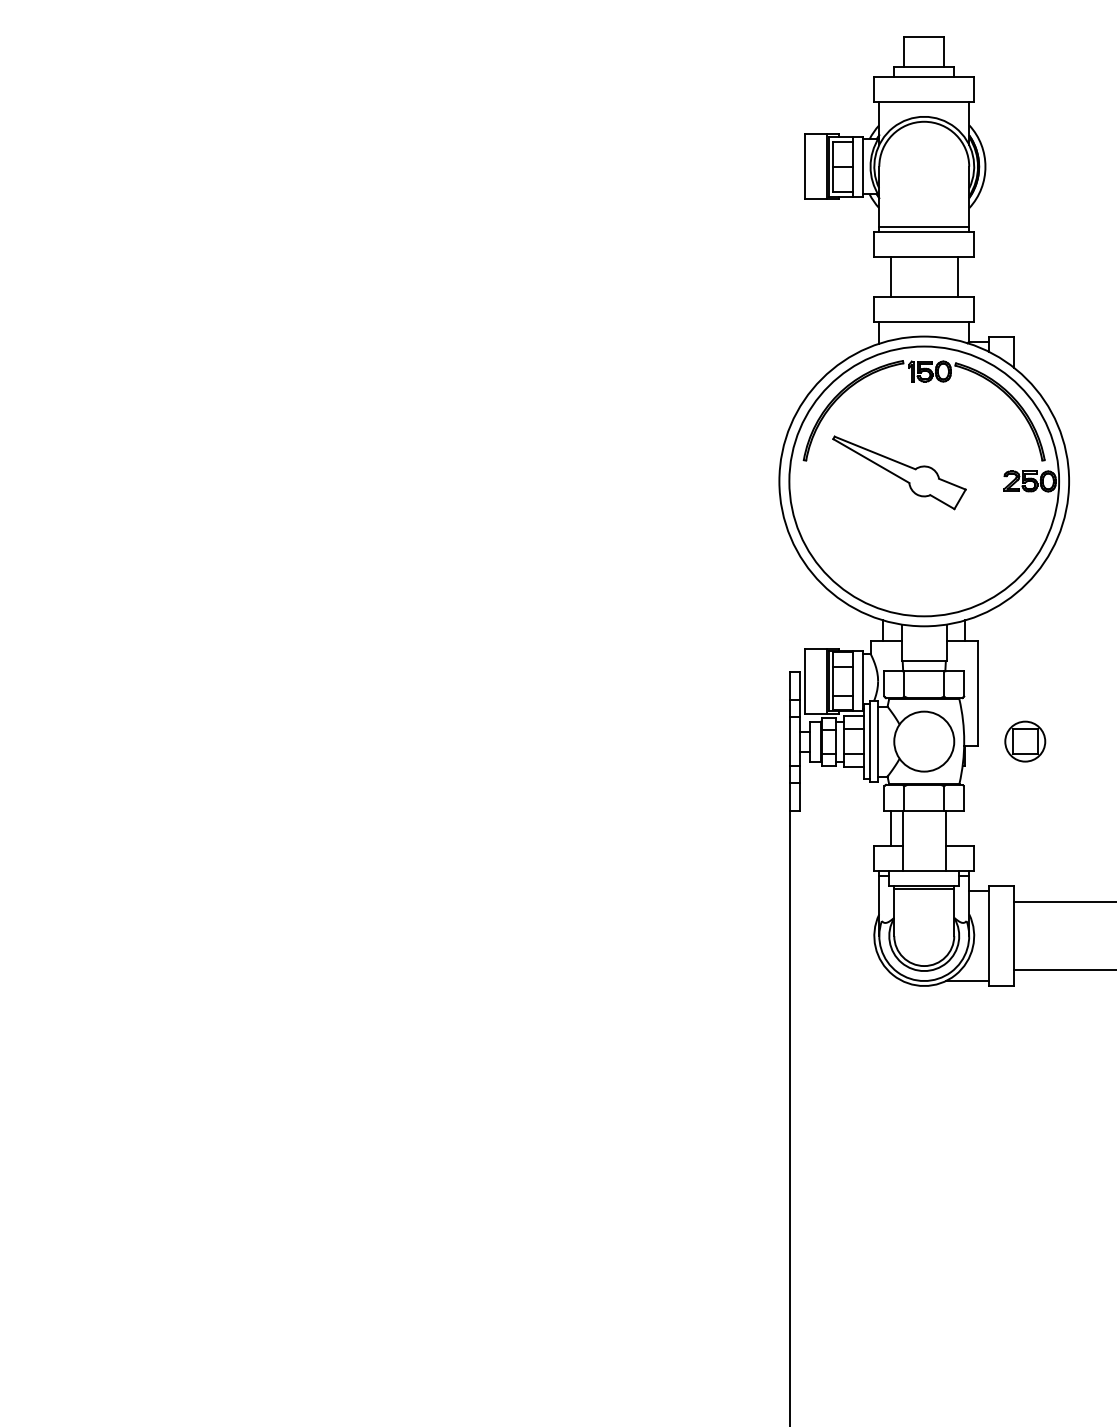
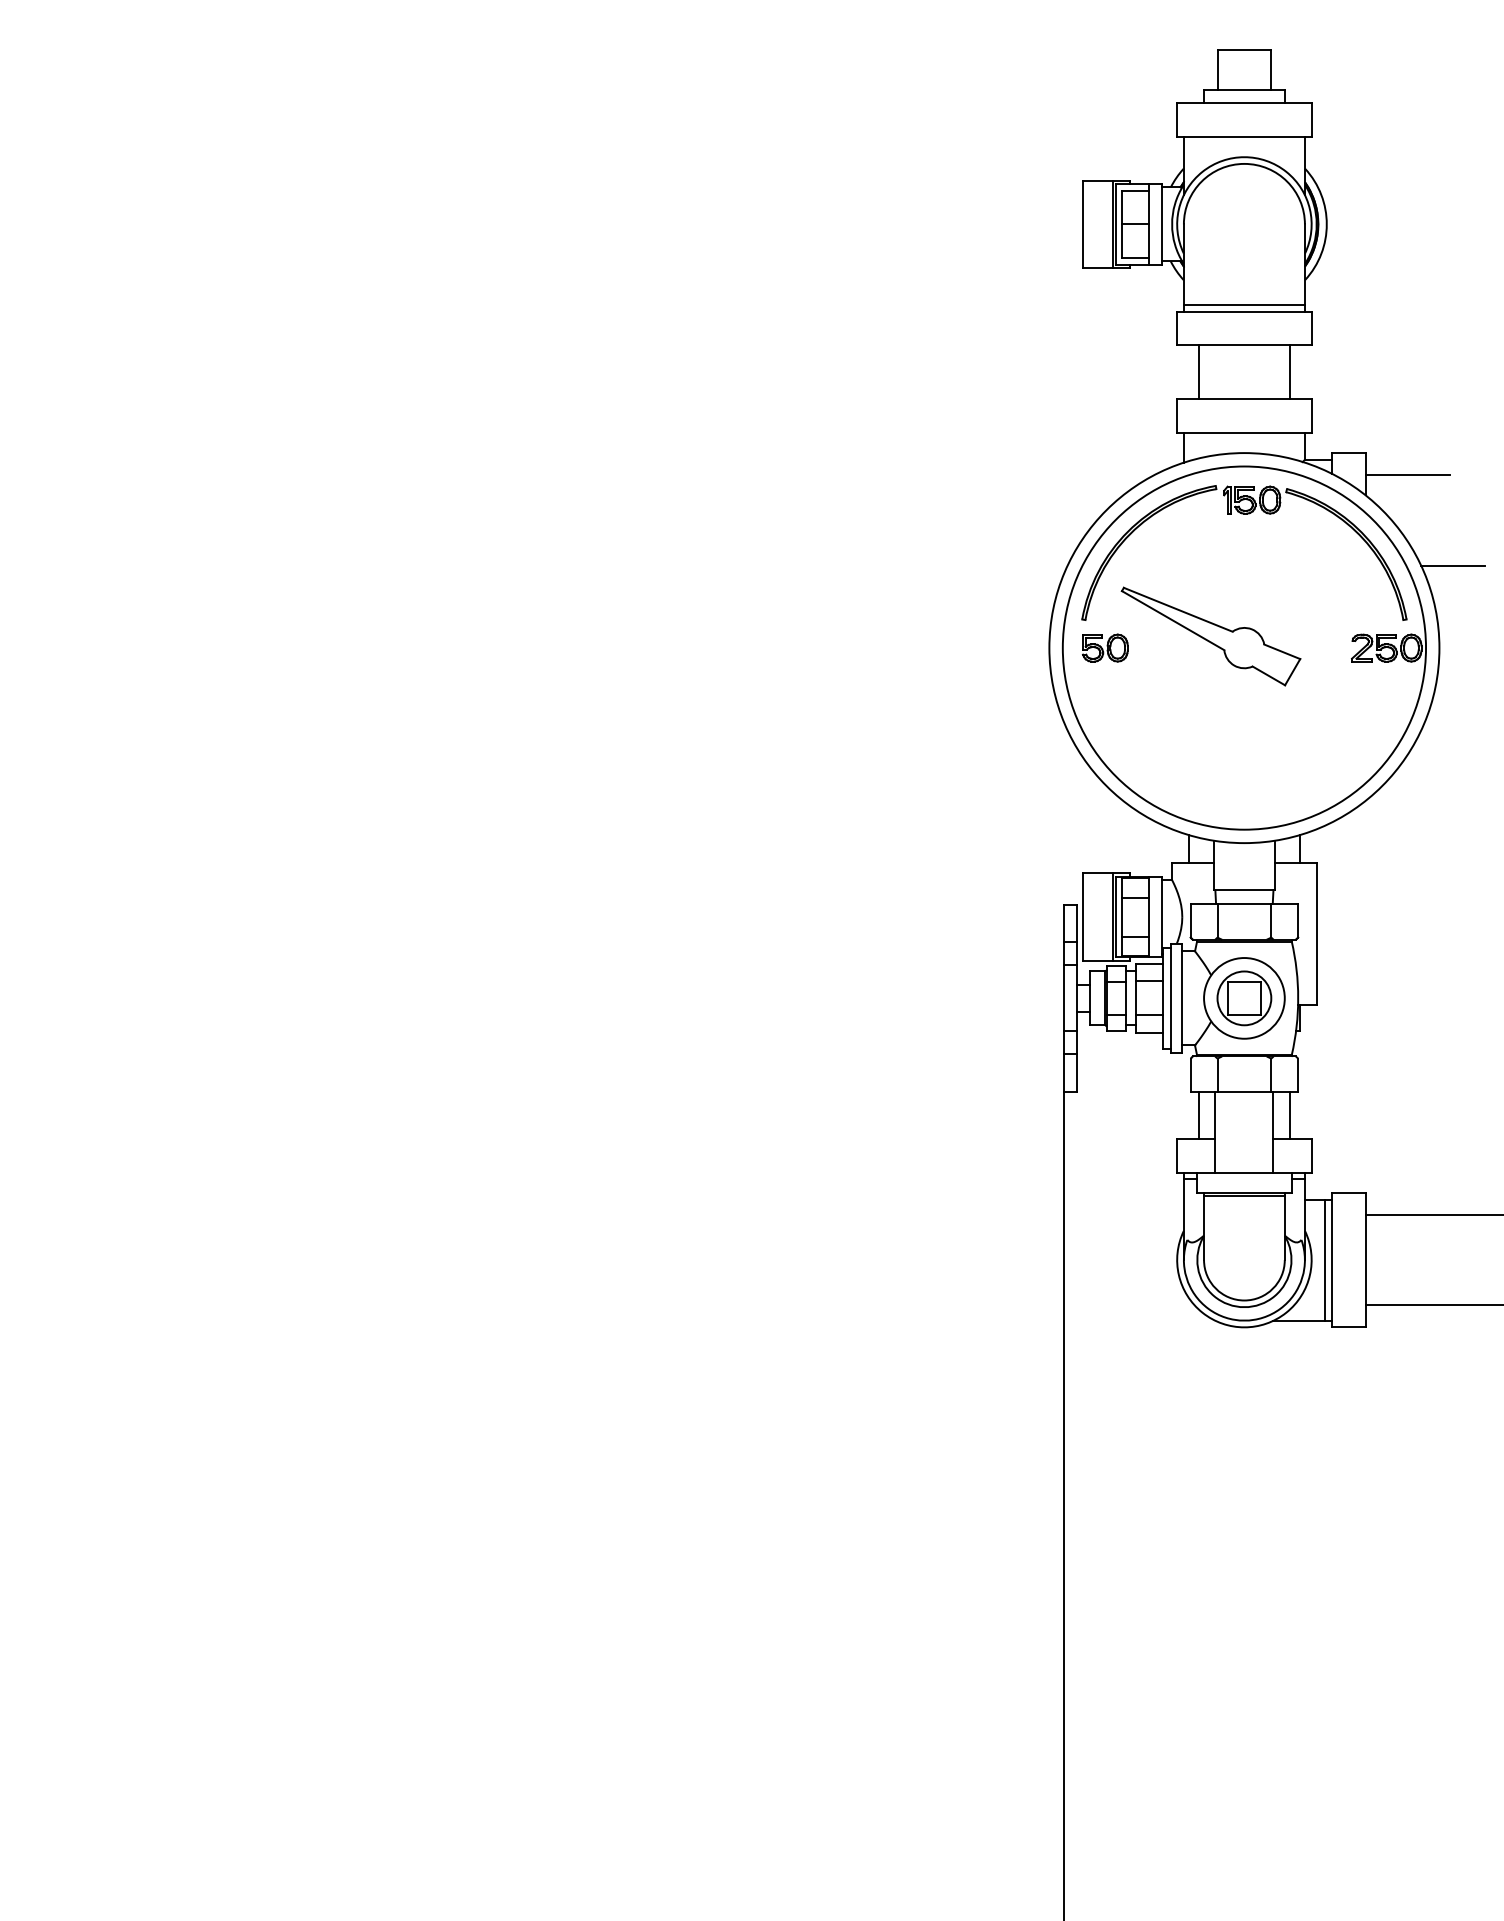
line: (1045, 353) -> (1407, 475), added
line: (1078, 420) -> (1452, 565), added
part: (821, 481) -> (1105, 647), added
part: (1025, 741) -> (1244, 998), moved
line: (957, 828) -> (1289, 1115), added
line: (984, 935) -> (1325, 1259), added

